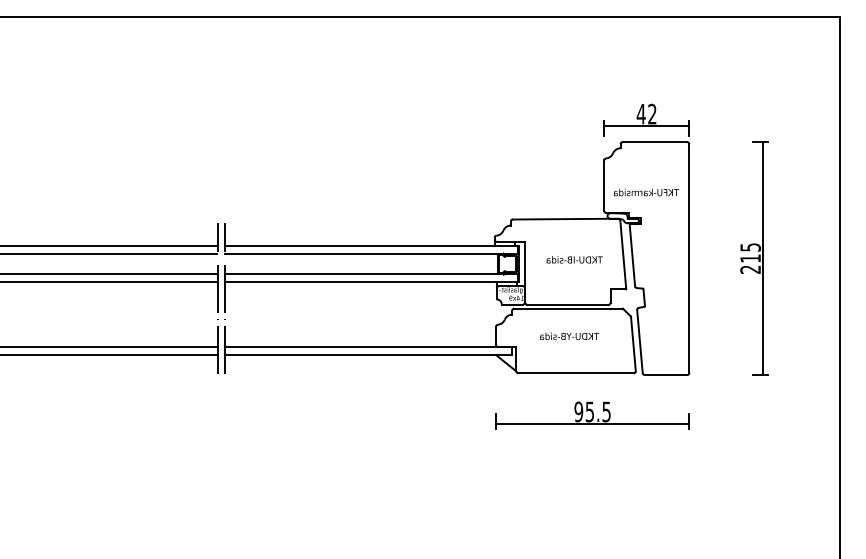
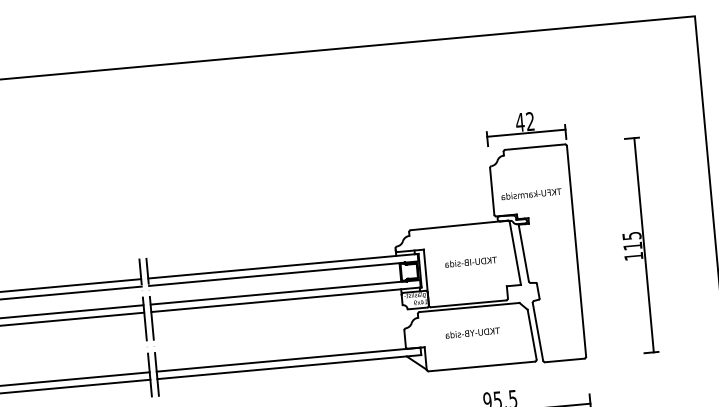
text: (750, 269) -> (633, 256), 215 -> 115

